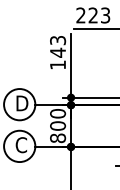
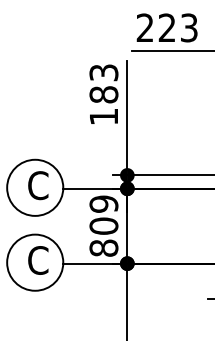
text: (58, 52) -> (104, 94), 143 -> 183
text: (21, 103) -> (38, 185), D -> C
text: (58, 113) -> (104, 203), 800 -> 809

